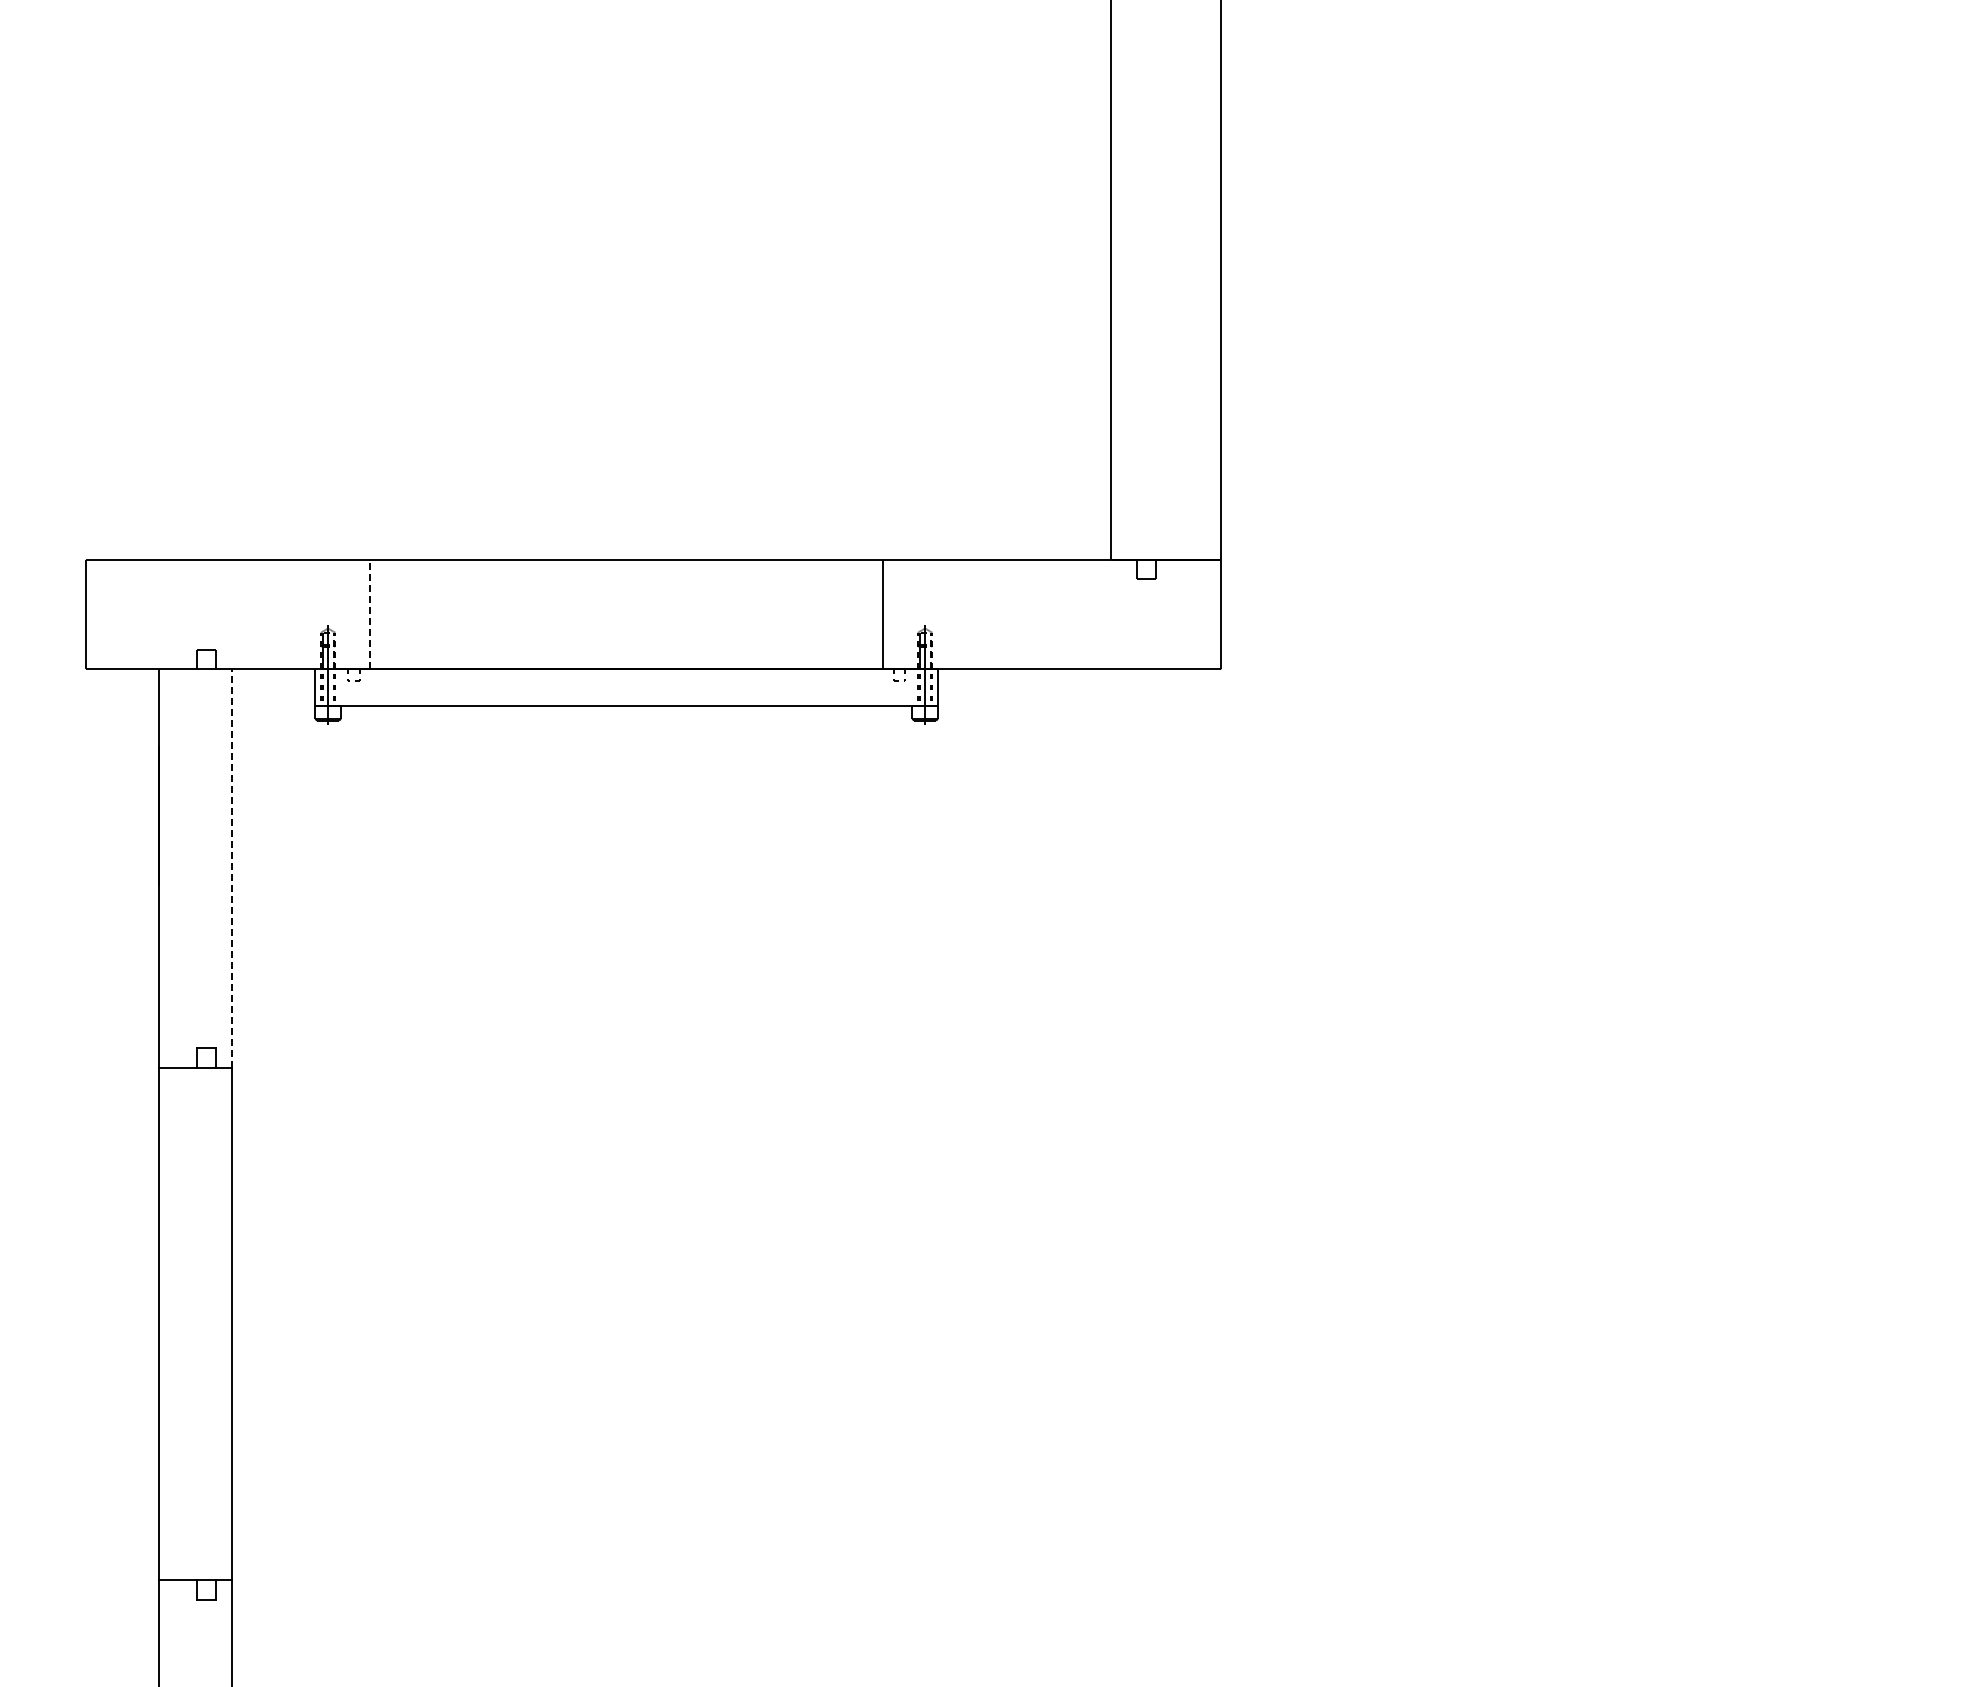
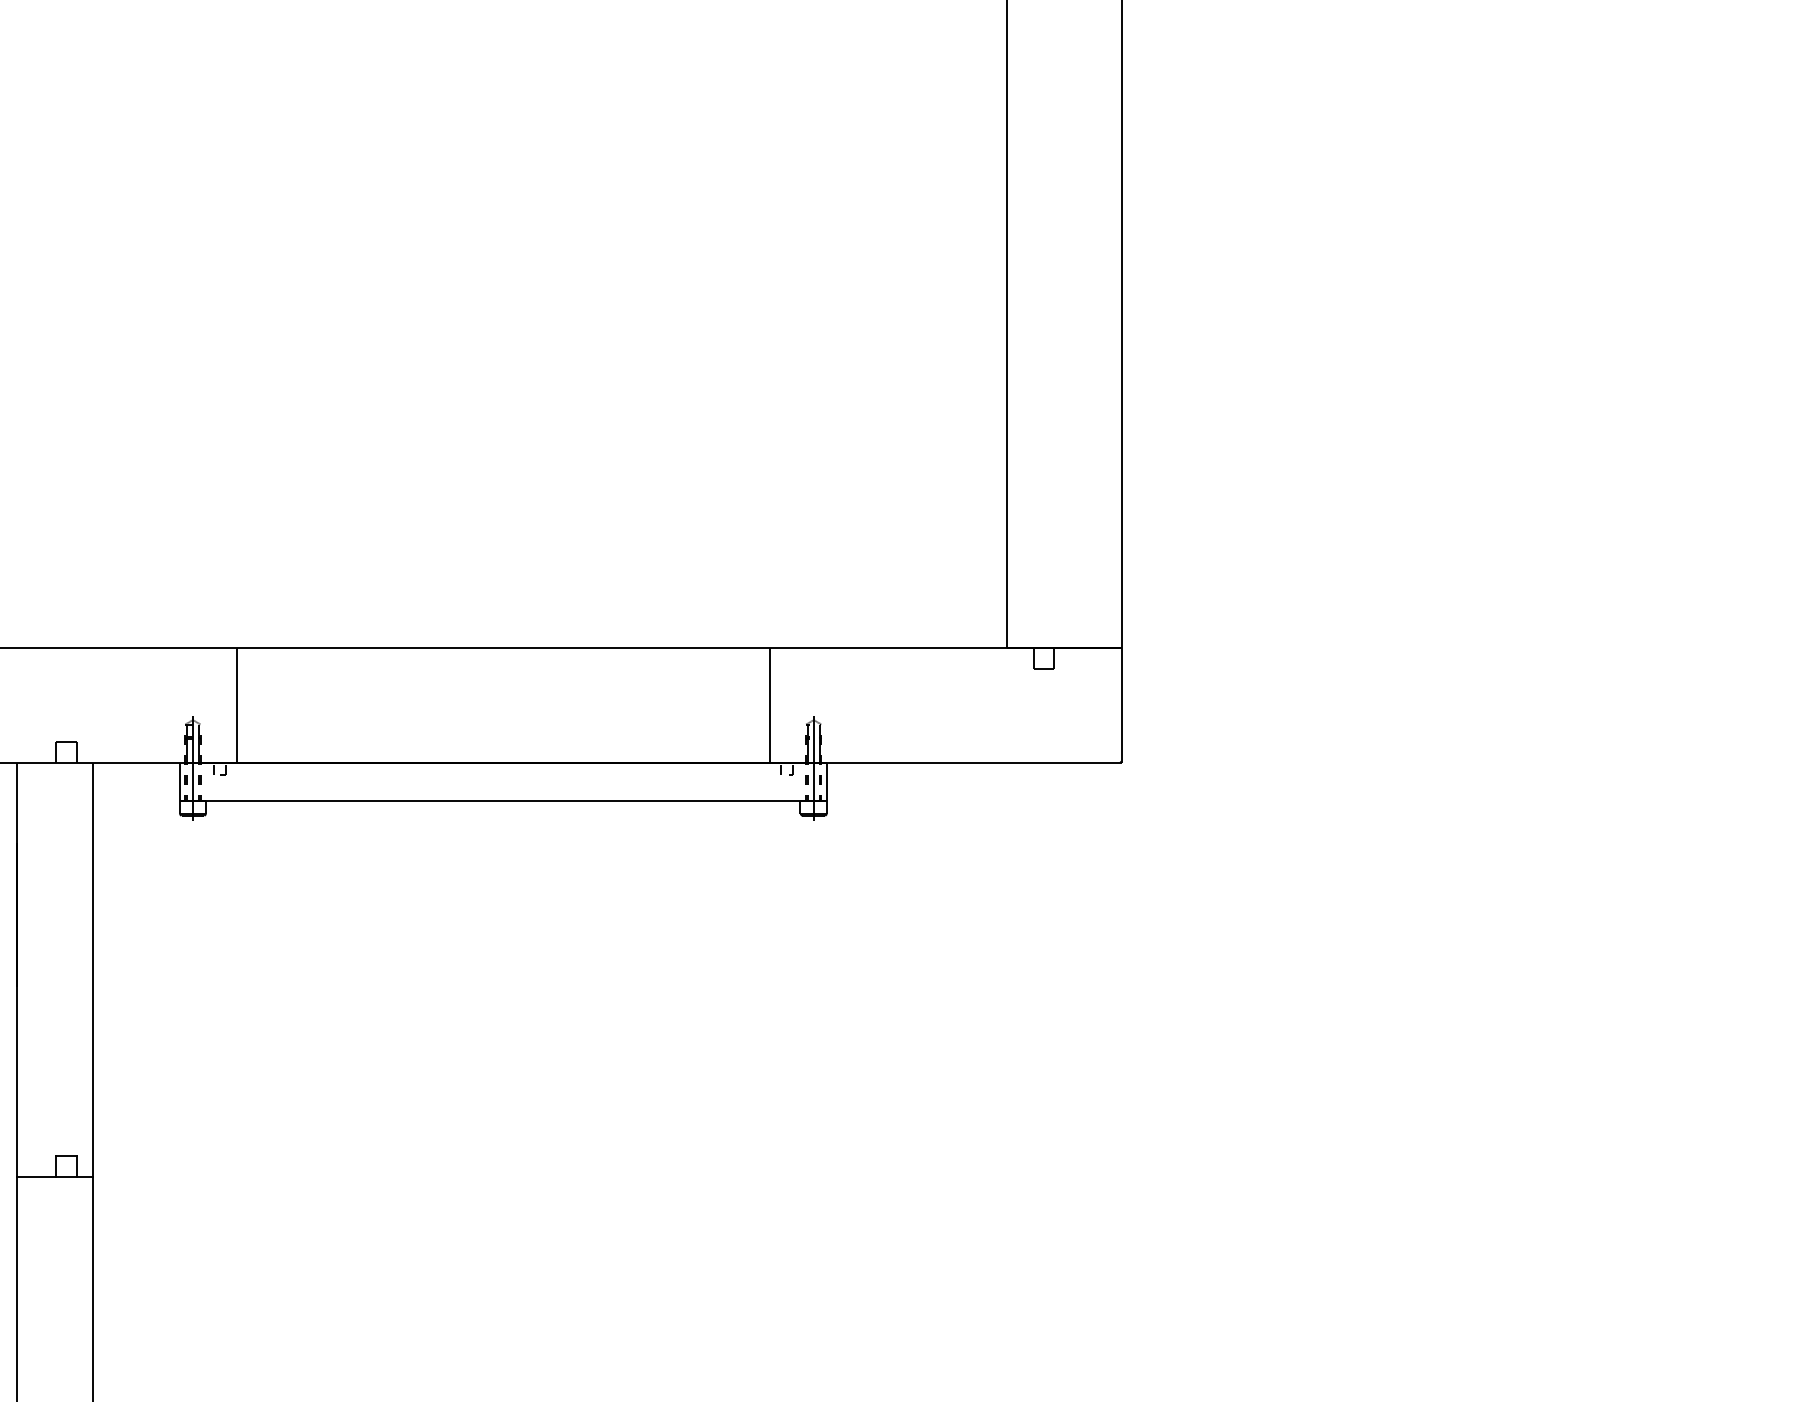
line: (370, 614) -> (237, 705), dashed -> solid
line: (333, 650) -> (198, 742), dashed -> solid
line: (930, 650) -> (819, 742), dashed -> solid
line: (232, 868) -> (93, 969), dashed -> solid

